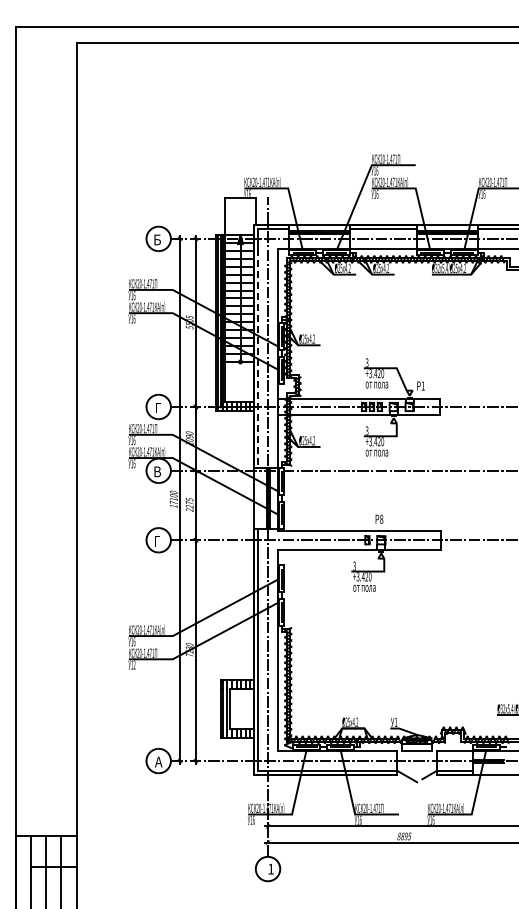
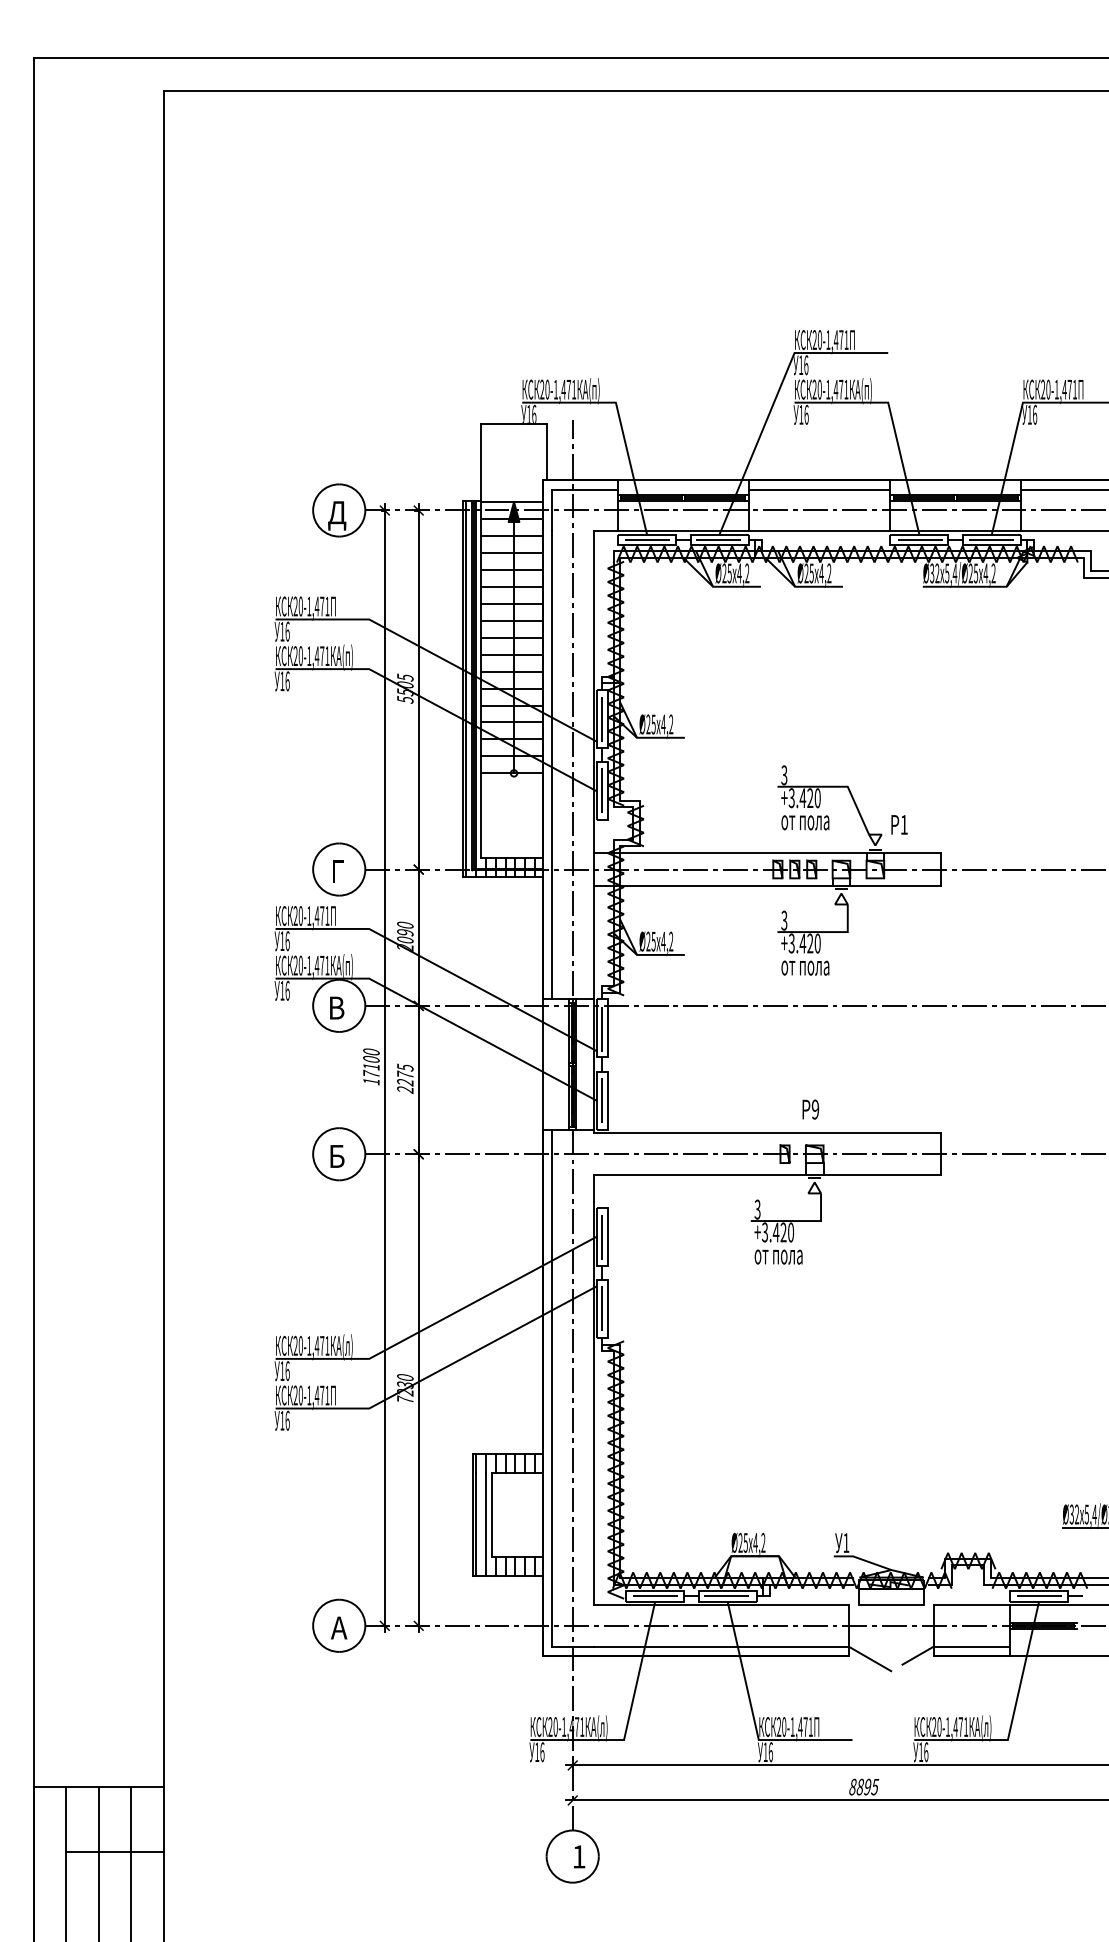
text: (157, 241) -> (336, 515), Б -> Д
line: (258, 358) -> (552, 765), dashed -> solid
text: (381, 519) -> (815, 1109), 8 -> 9
text: (157, 541) -> (336, 1156), Г -> Б
text: (134, 664) -> (287, 1419), 12 -> 16

